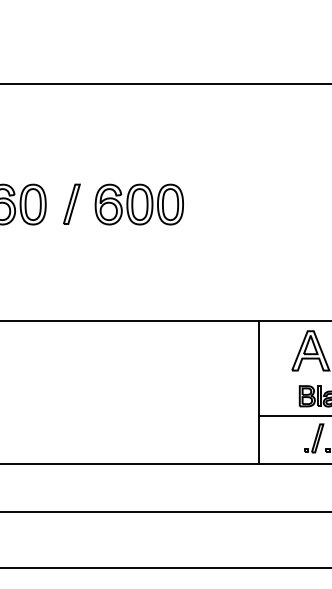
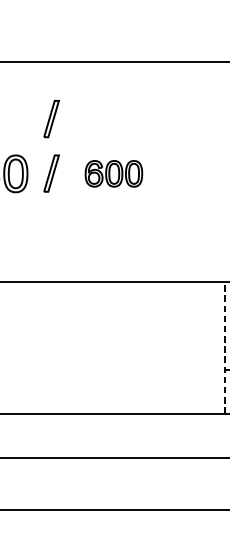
part: (71, 144) -> (51, 118), added
part: (138, 204) -> (113, 173), size x0.7
line: (259, 392) -> (225, 347), solid -> dashed

